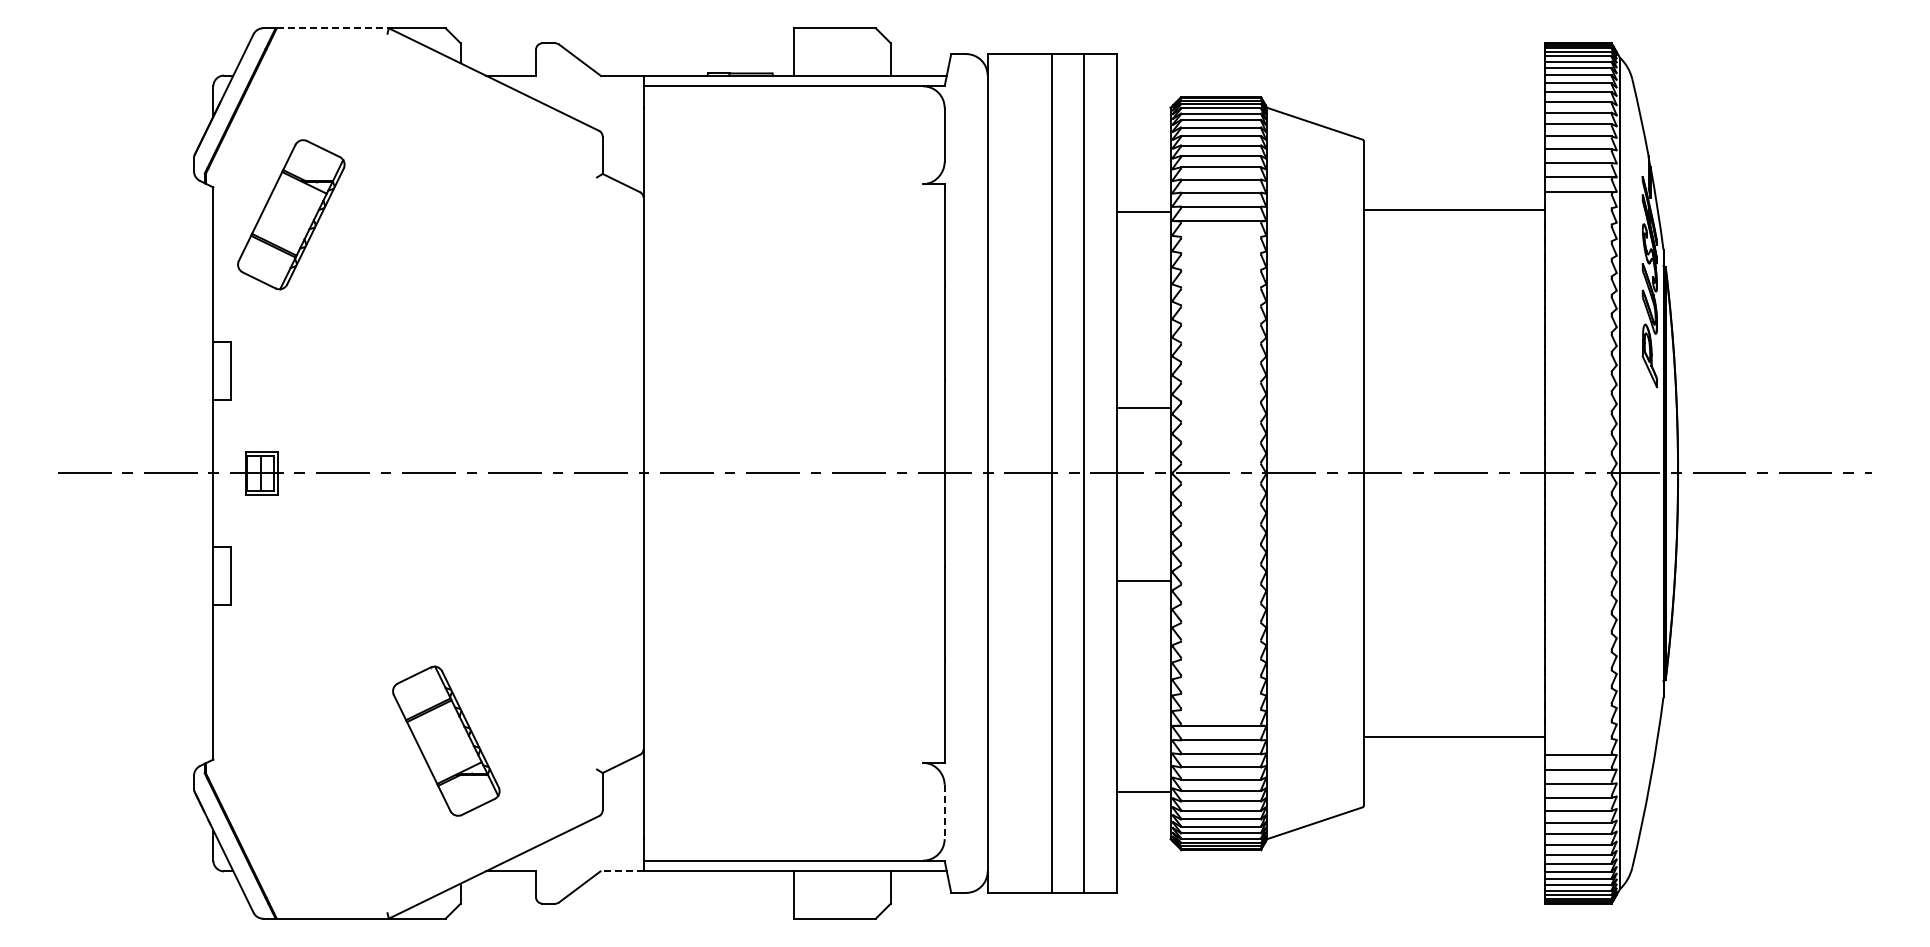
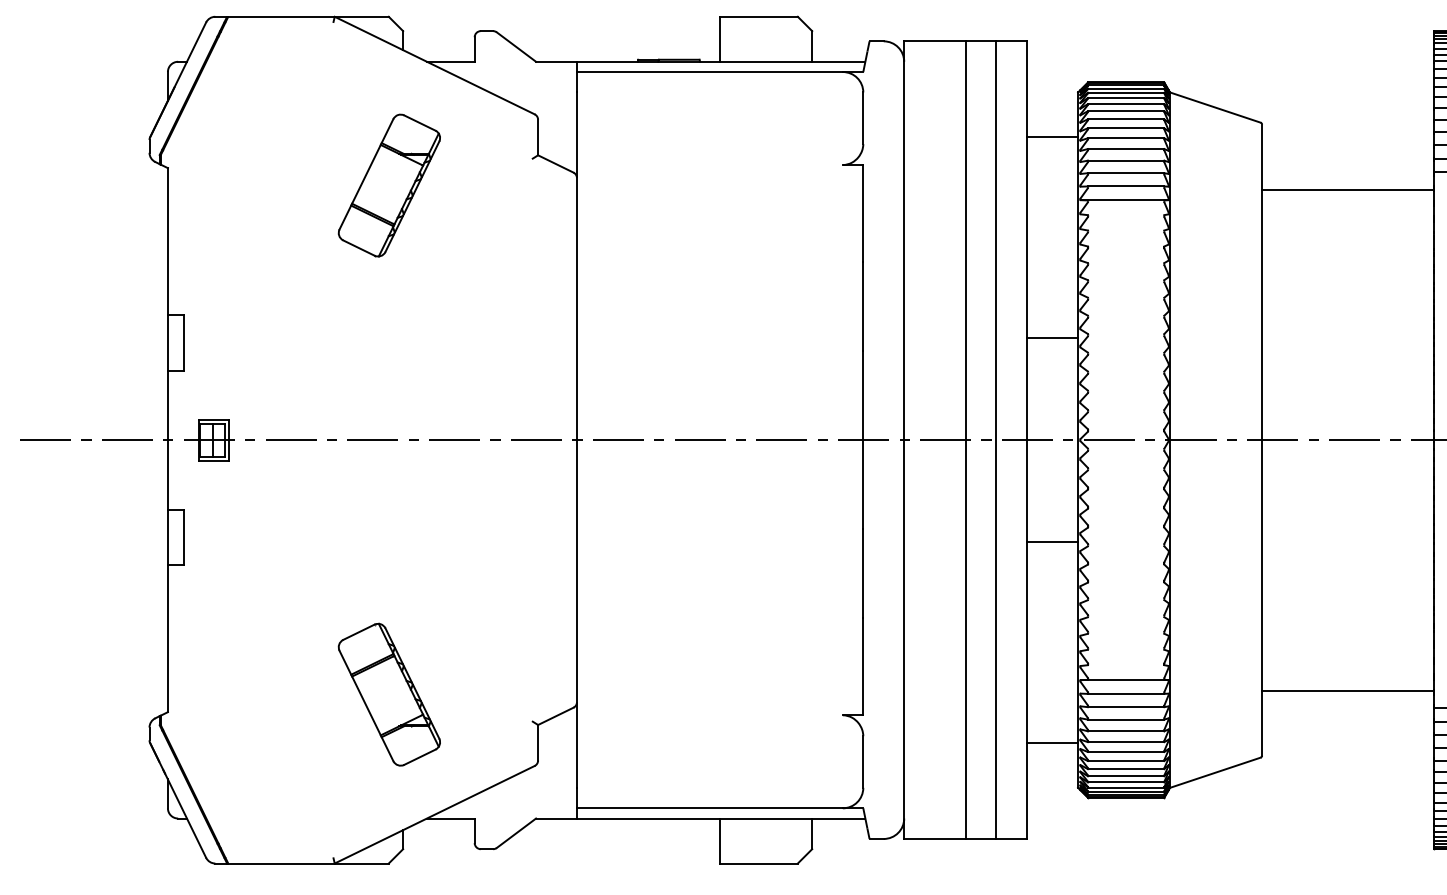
line: (332, 28) -> (281, 17), dashed -> solid
line: (1143, 212) -> (1052, 137), moved
part: (291, 214) -> (389, 185), moved
line: (1143, 408) -> (1052, 338), moved
line: (944, 812) -> (863, 762), dashed -> solid
line: (622, 871) -> (556, 818), dashed -> solid

